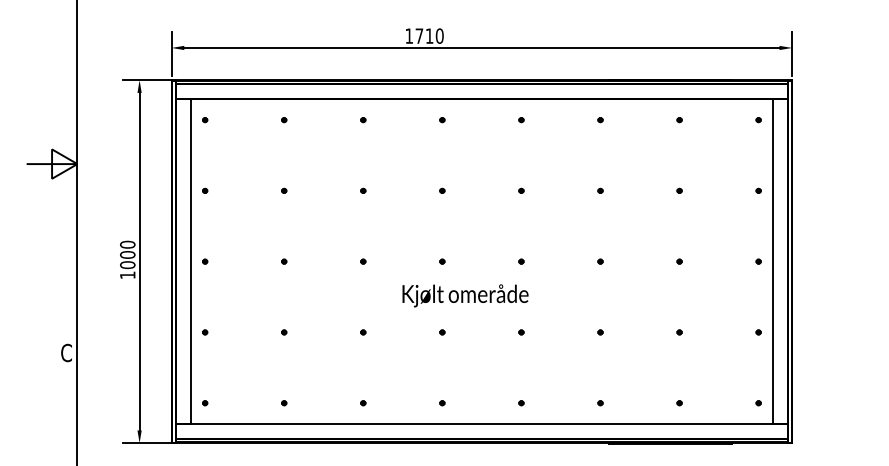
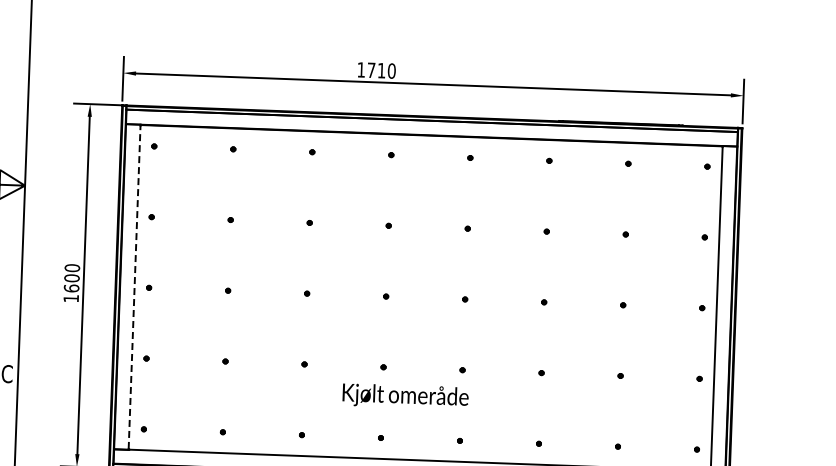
line: (190, 261) -> (134, 287), solid -> dashed
text: (127, 264) -> (71, 287), 1000 -> 1600
text: (465, 295) -> (405, 396), moved

